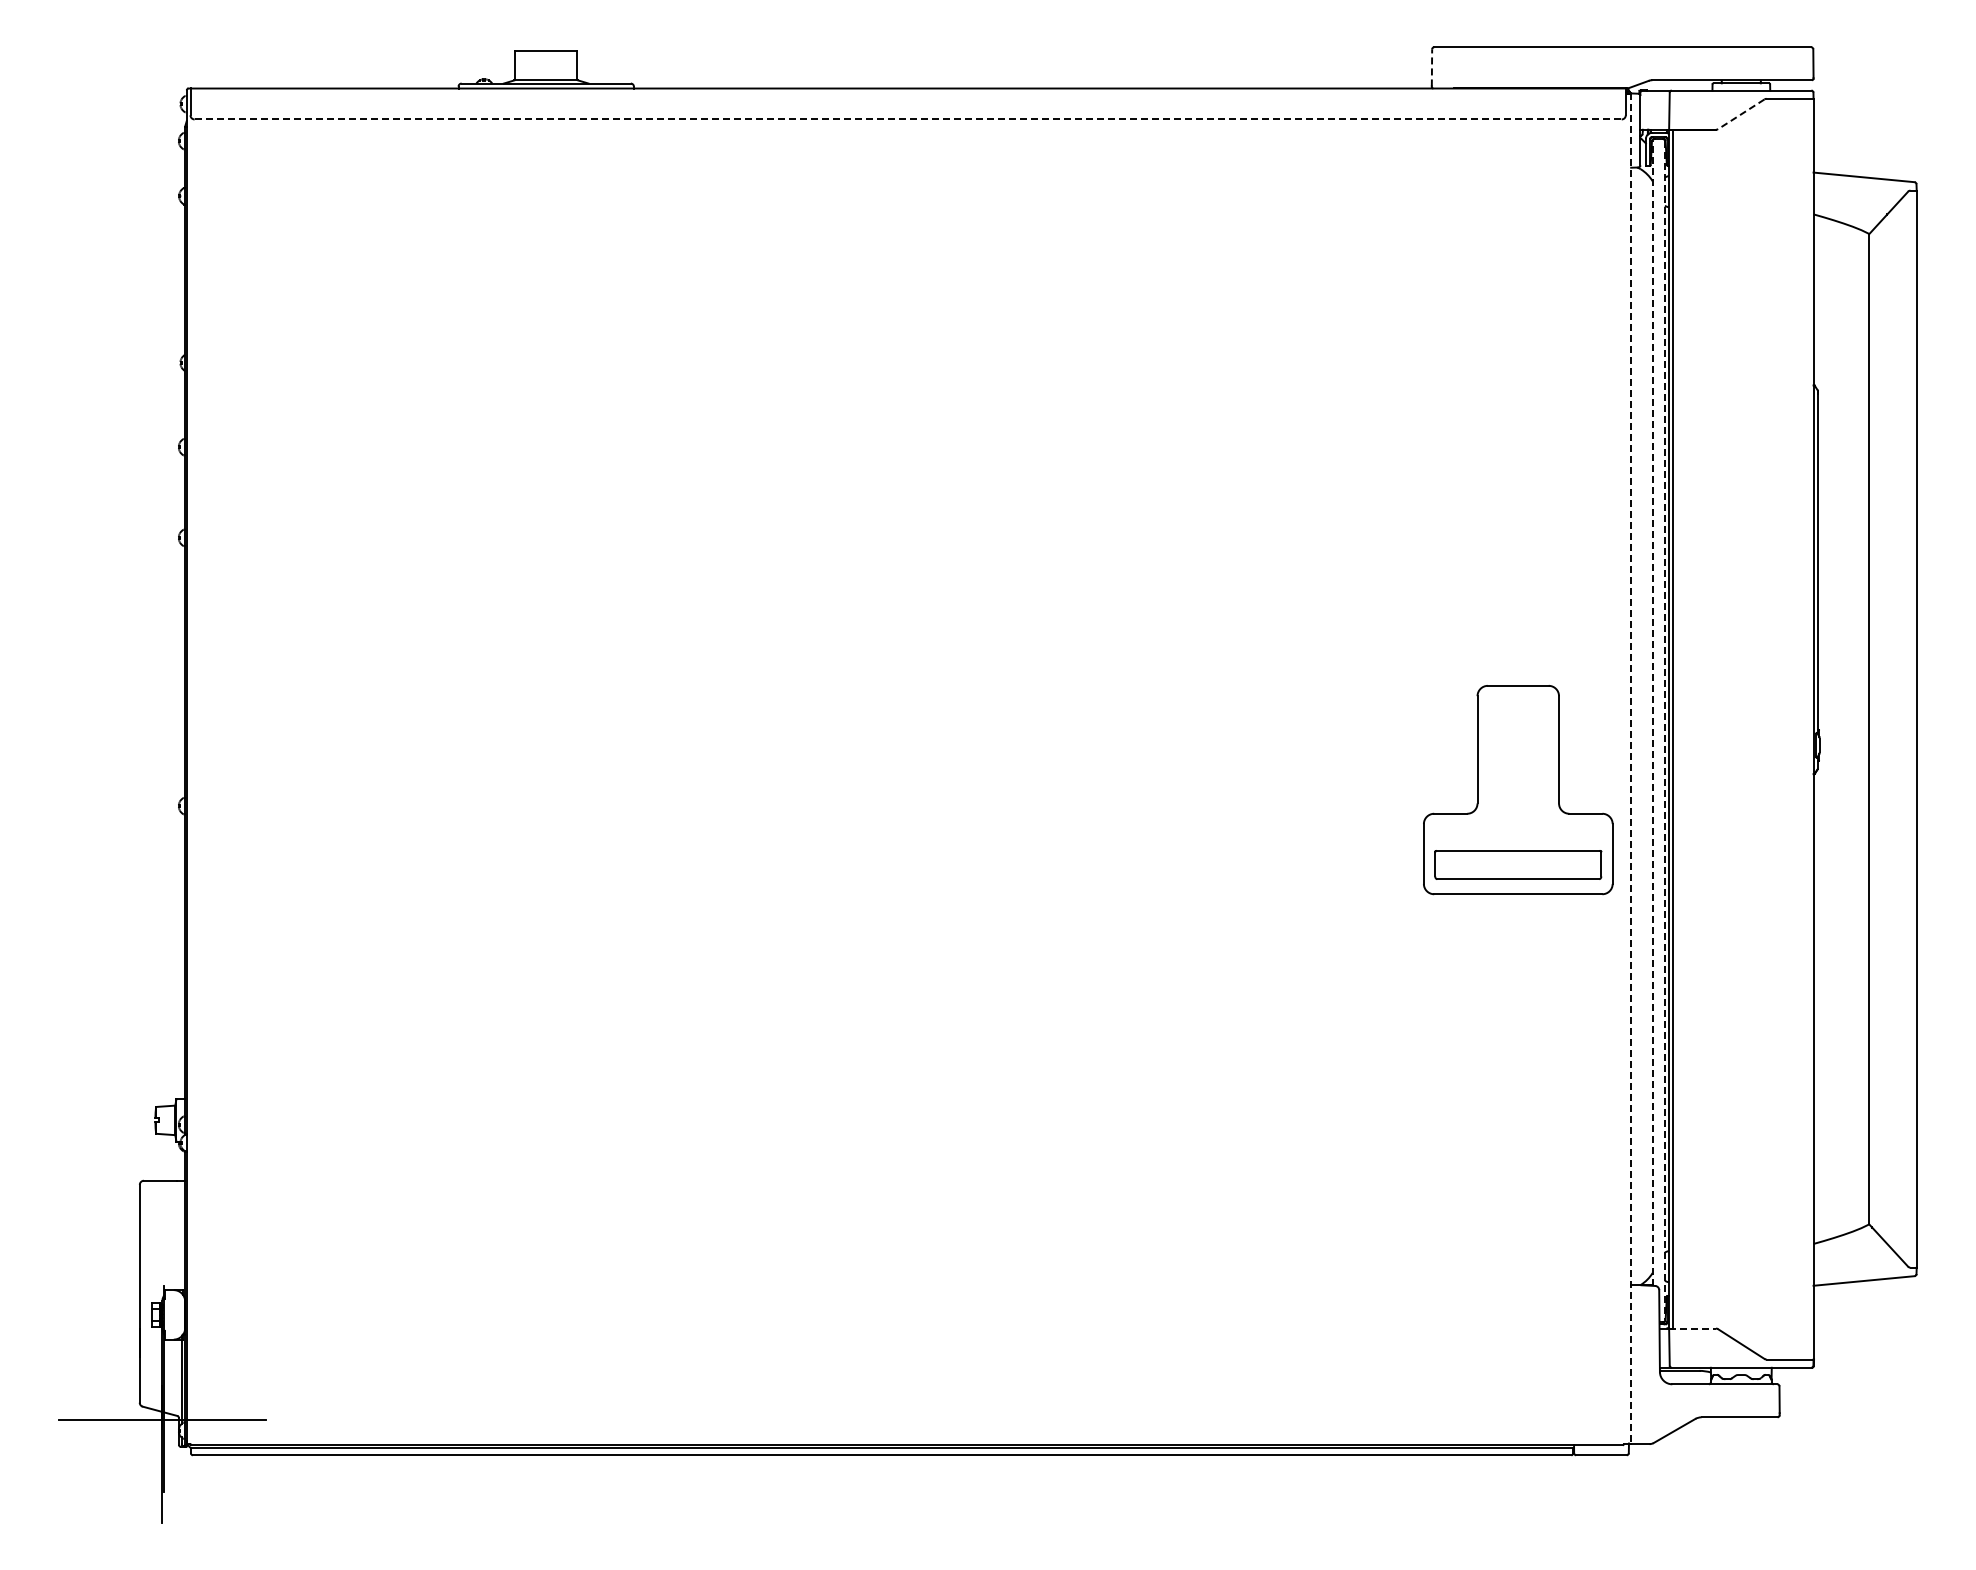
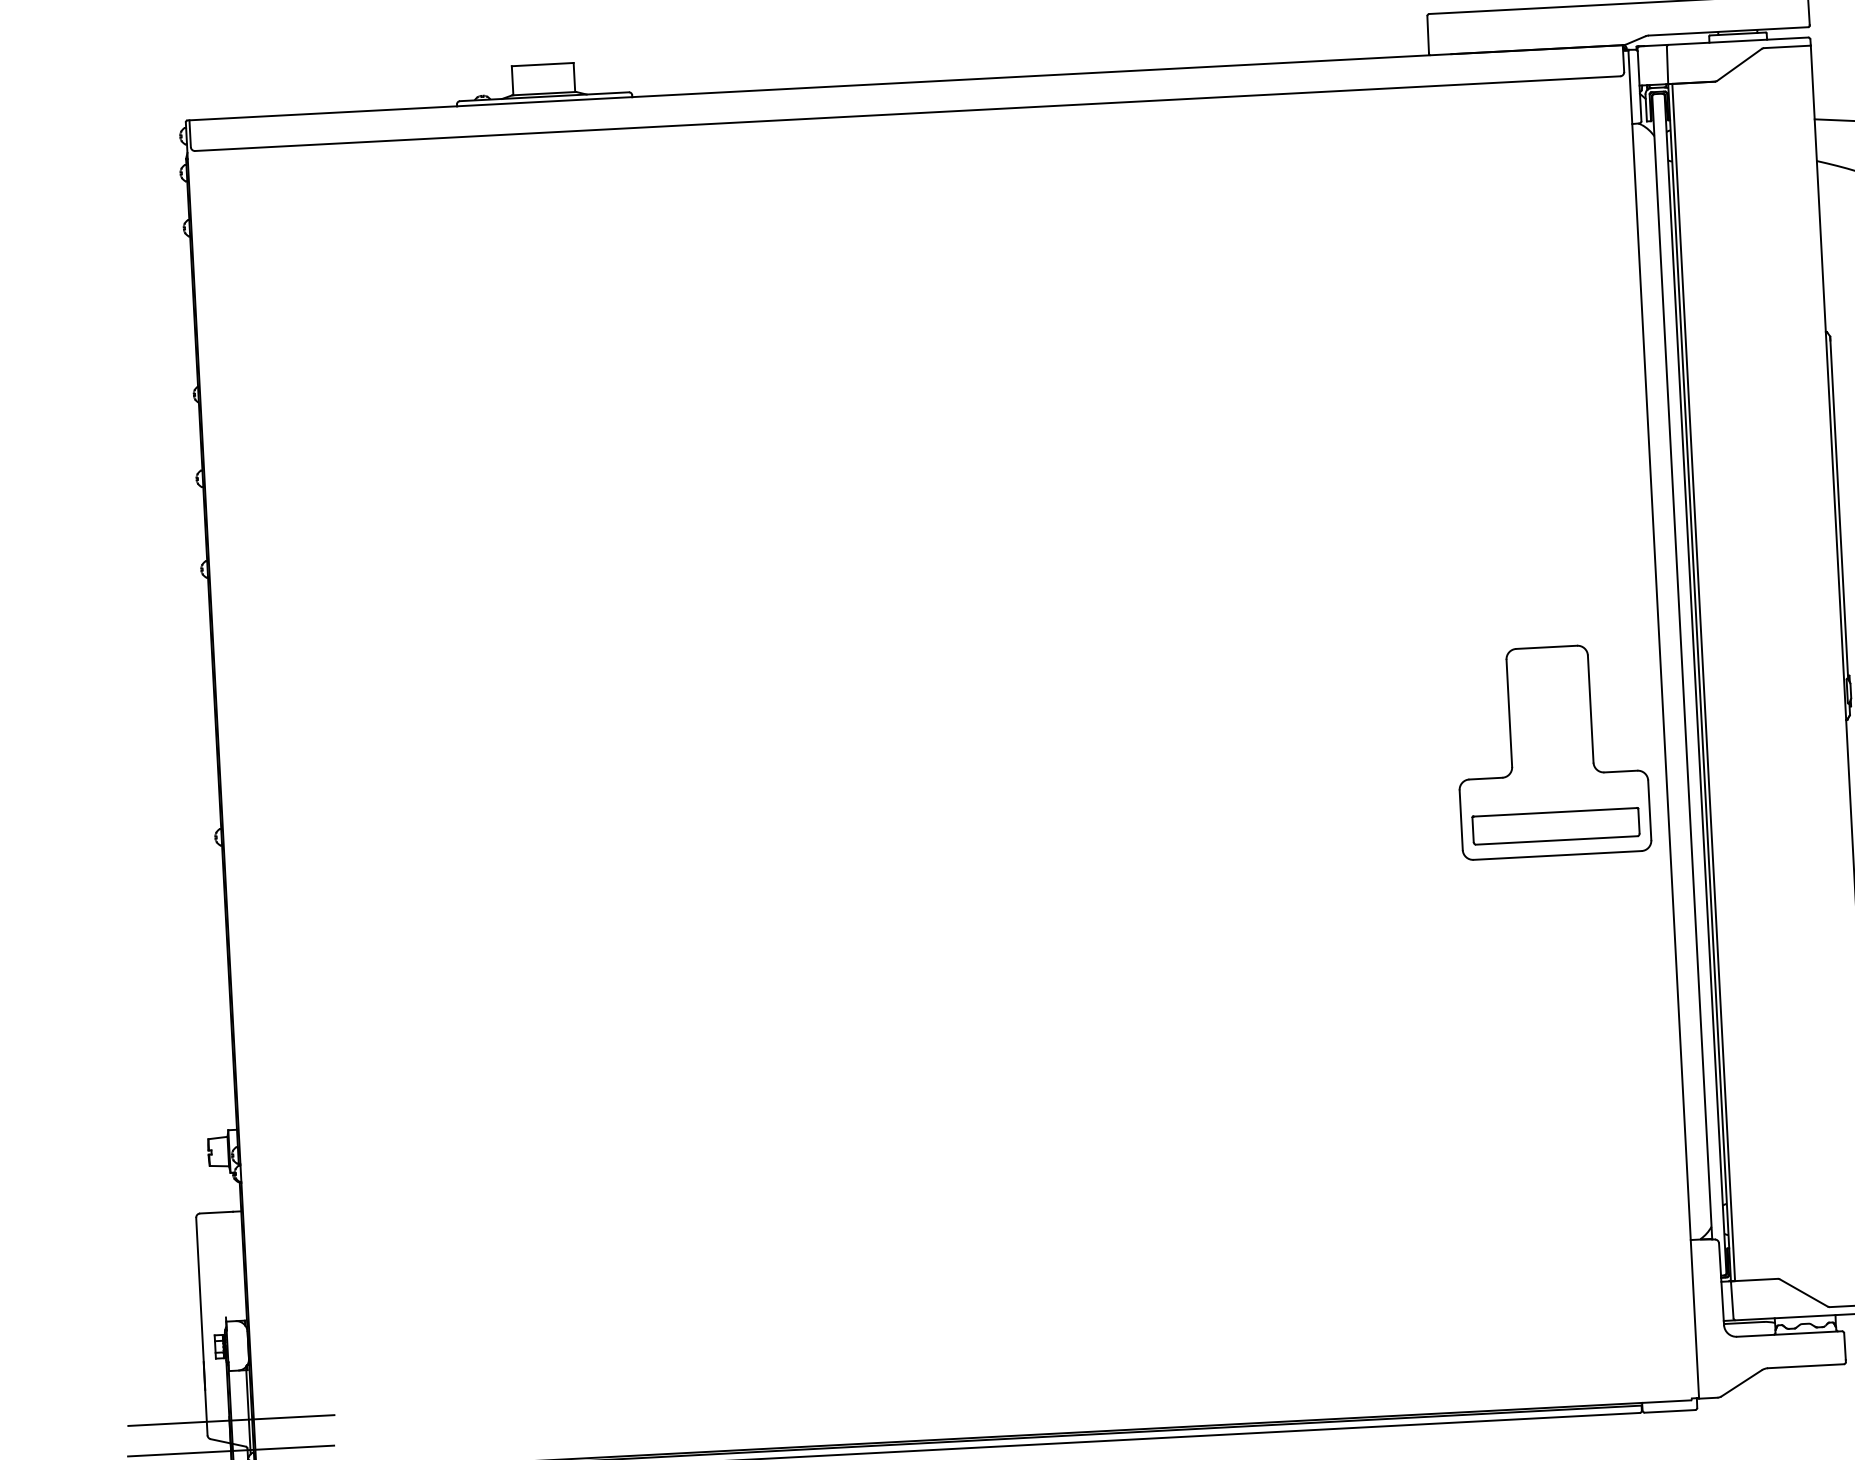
line: (1431, 67) -> (1427, 34), dashed -> solid
line: (1740, 114) -> (1738, 65), dashed -> solid
line: (908, 119) -> (908, 113), dashed -> solid
line: (1652, 712) -> (1682, 666), dashed -> solid
line: (1664, 730) -> (1695, 684), dashed -> solid
line: (1631, 769) -> (1664, 724), dashed -> solid
line: (1693, 1328) -> (1755, 1279), dashed -> solid
line: (164, 1389) -> (231, 1420), added

